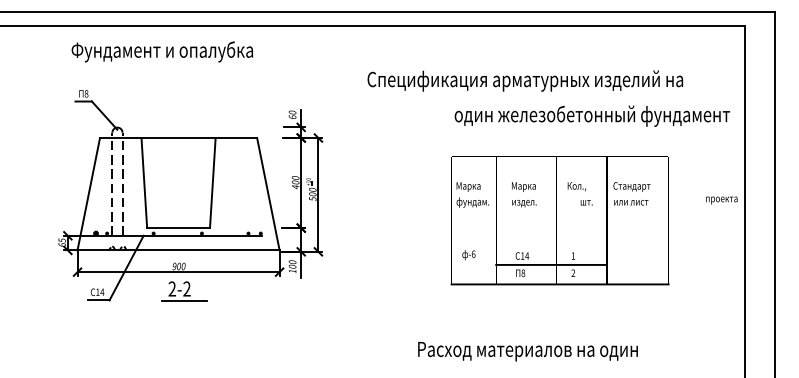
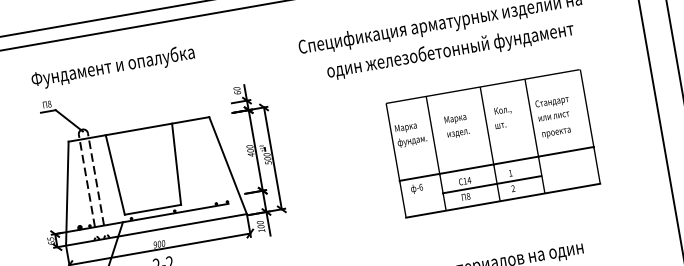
text: (161, 51) -> (112, 67), moved
text: (592, 115) -> (450, 50), moved
text: (721, 200) -> (556, 133), moved
text: (586, 202) -> (500, 125), moved
line: (559, 243) -> (496, 164), added

